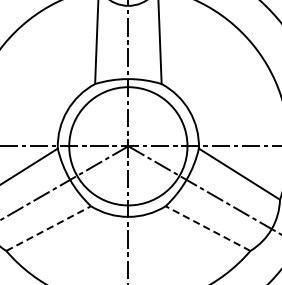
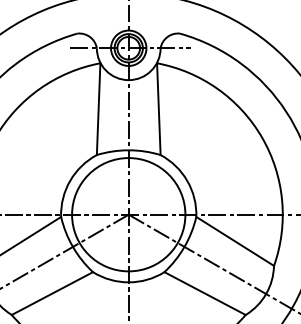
line: (48, 228) -> (52, 293), dashed -> solid
line: (208, 228) -> (205, 293), dashed -> solid

